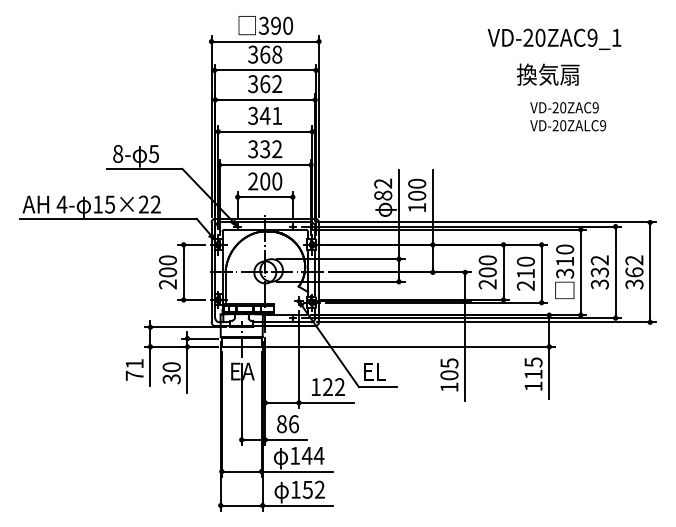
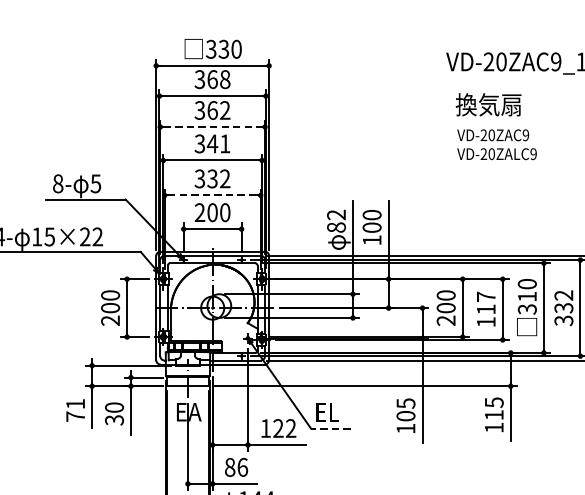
text: (275, 25) -> (223, 48), 390 -> 330
text: (548, 74) -> (488, 104), moved
line: (265, 99) -> (212, 126), solid -> dashed
text: (568, 116) -> (497, 144), moved
line: (265, 165) -> (212, 195), solid -> dashed
text: (525, 273) -> (485, 309), 210 -> 117
line: (377, 387) -> (330, 428), solid -> dashed

